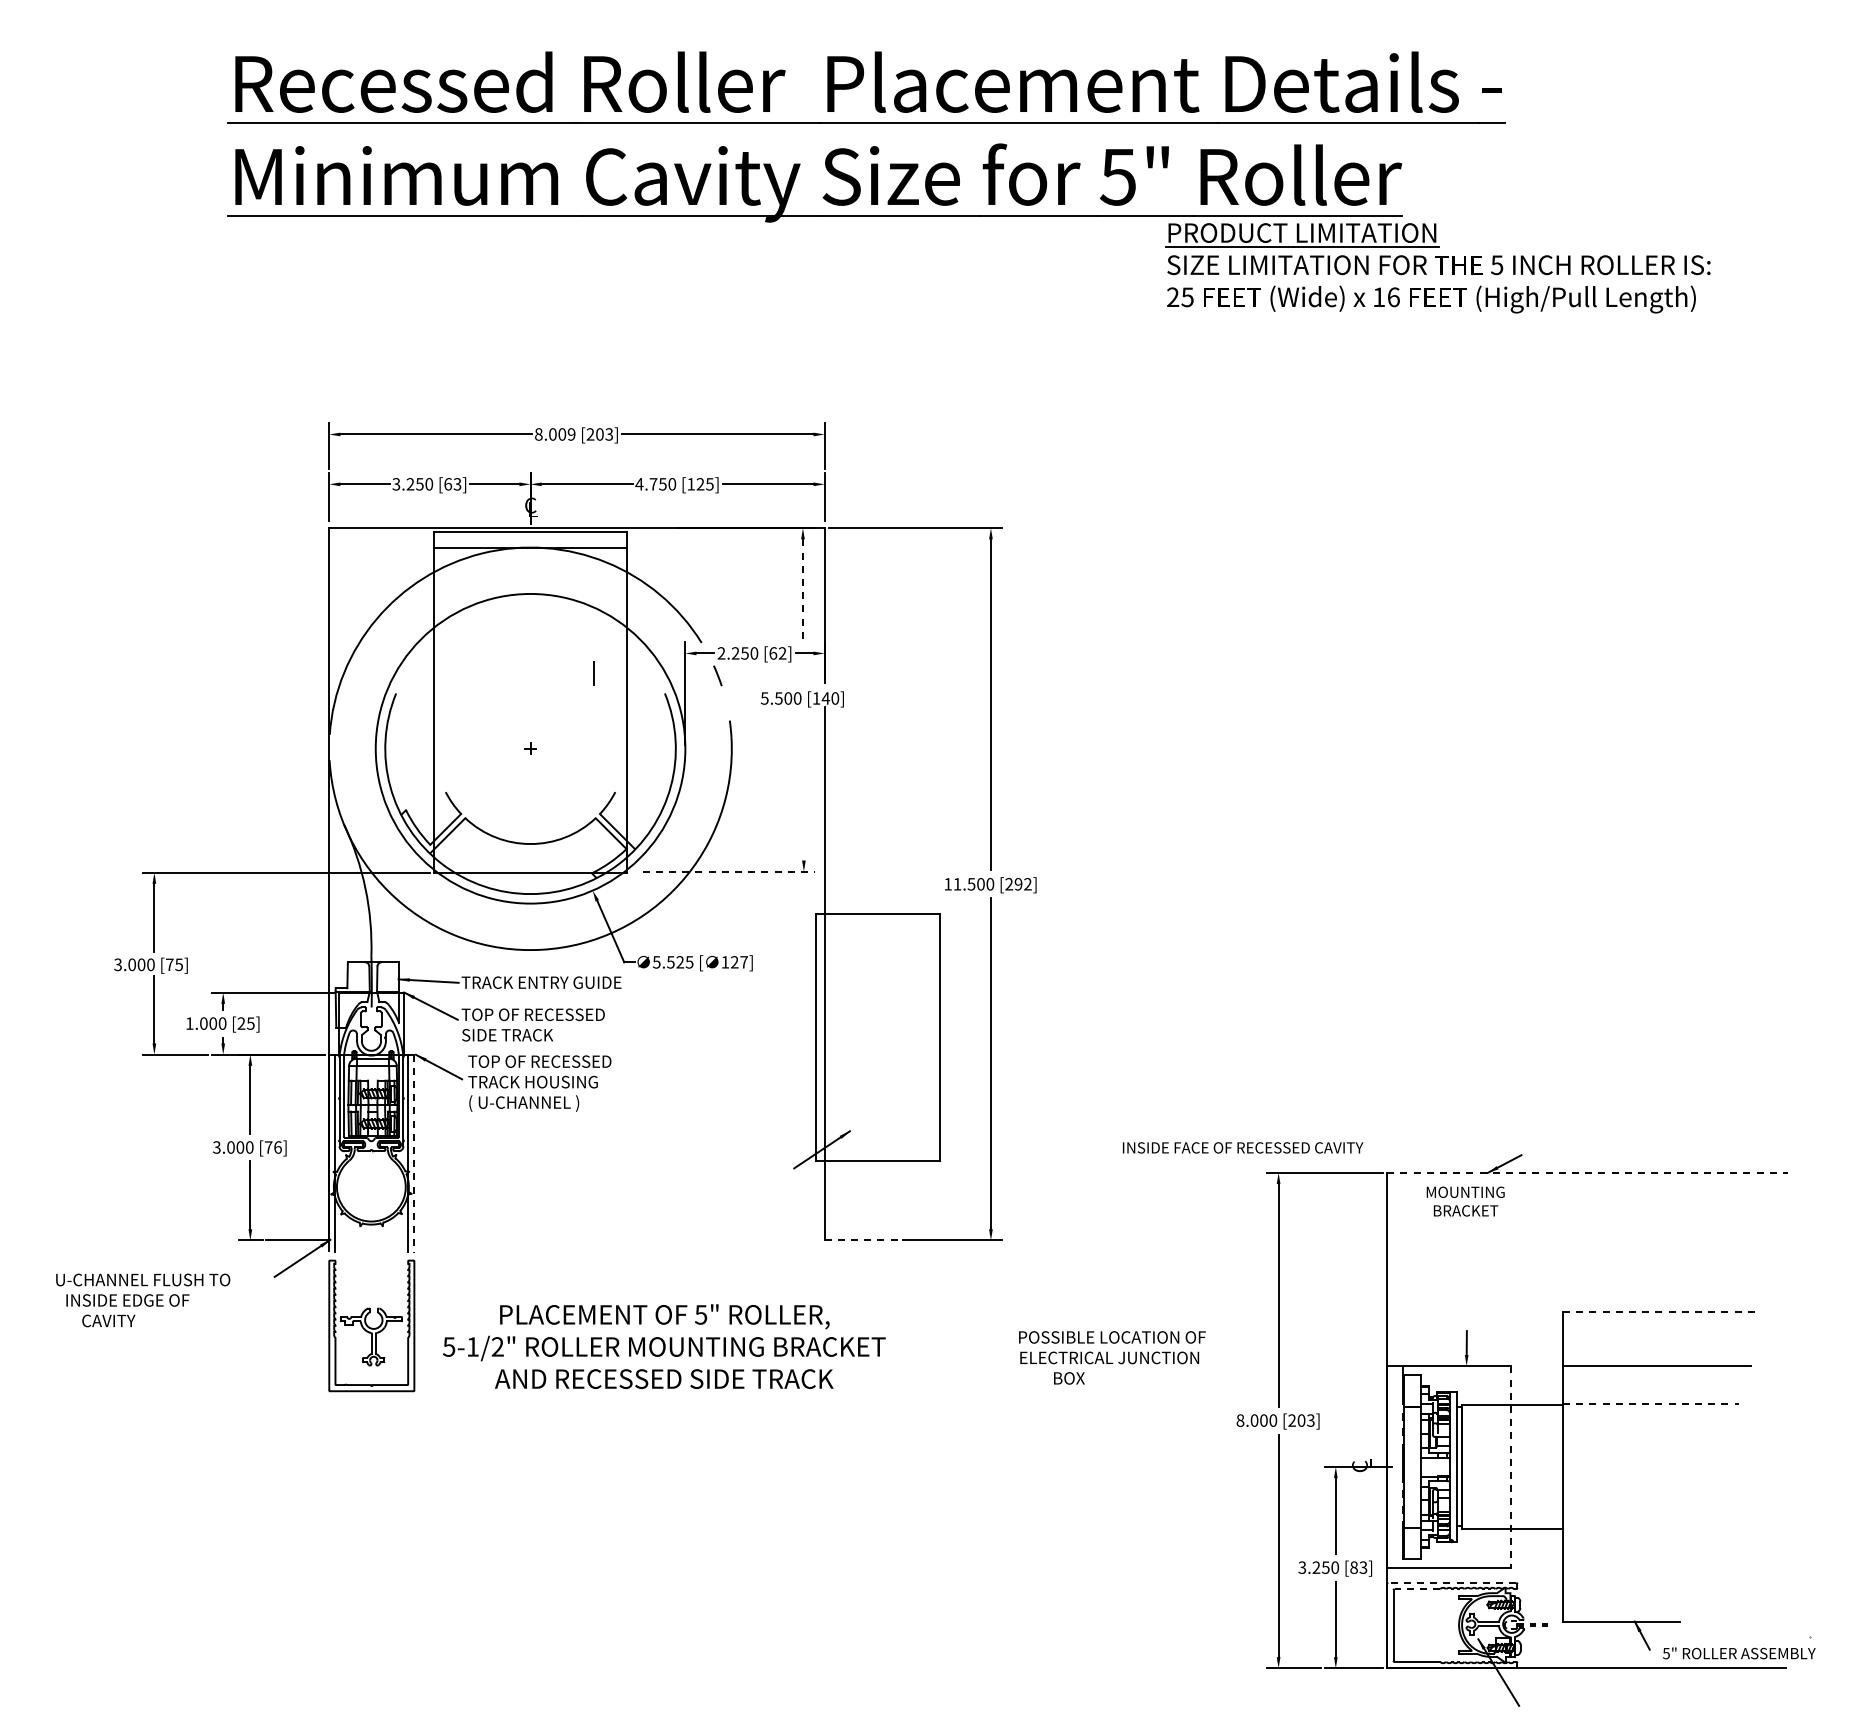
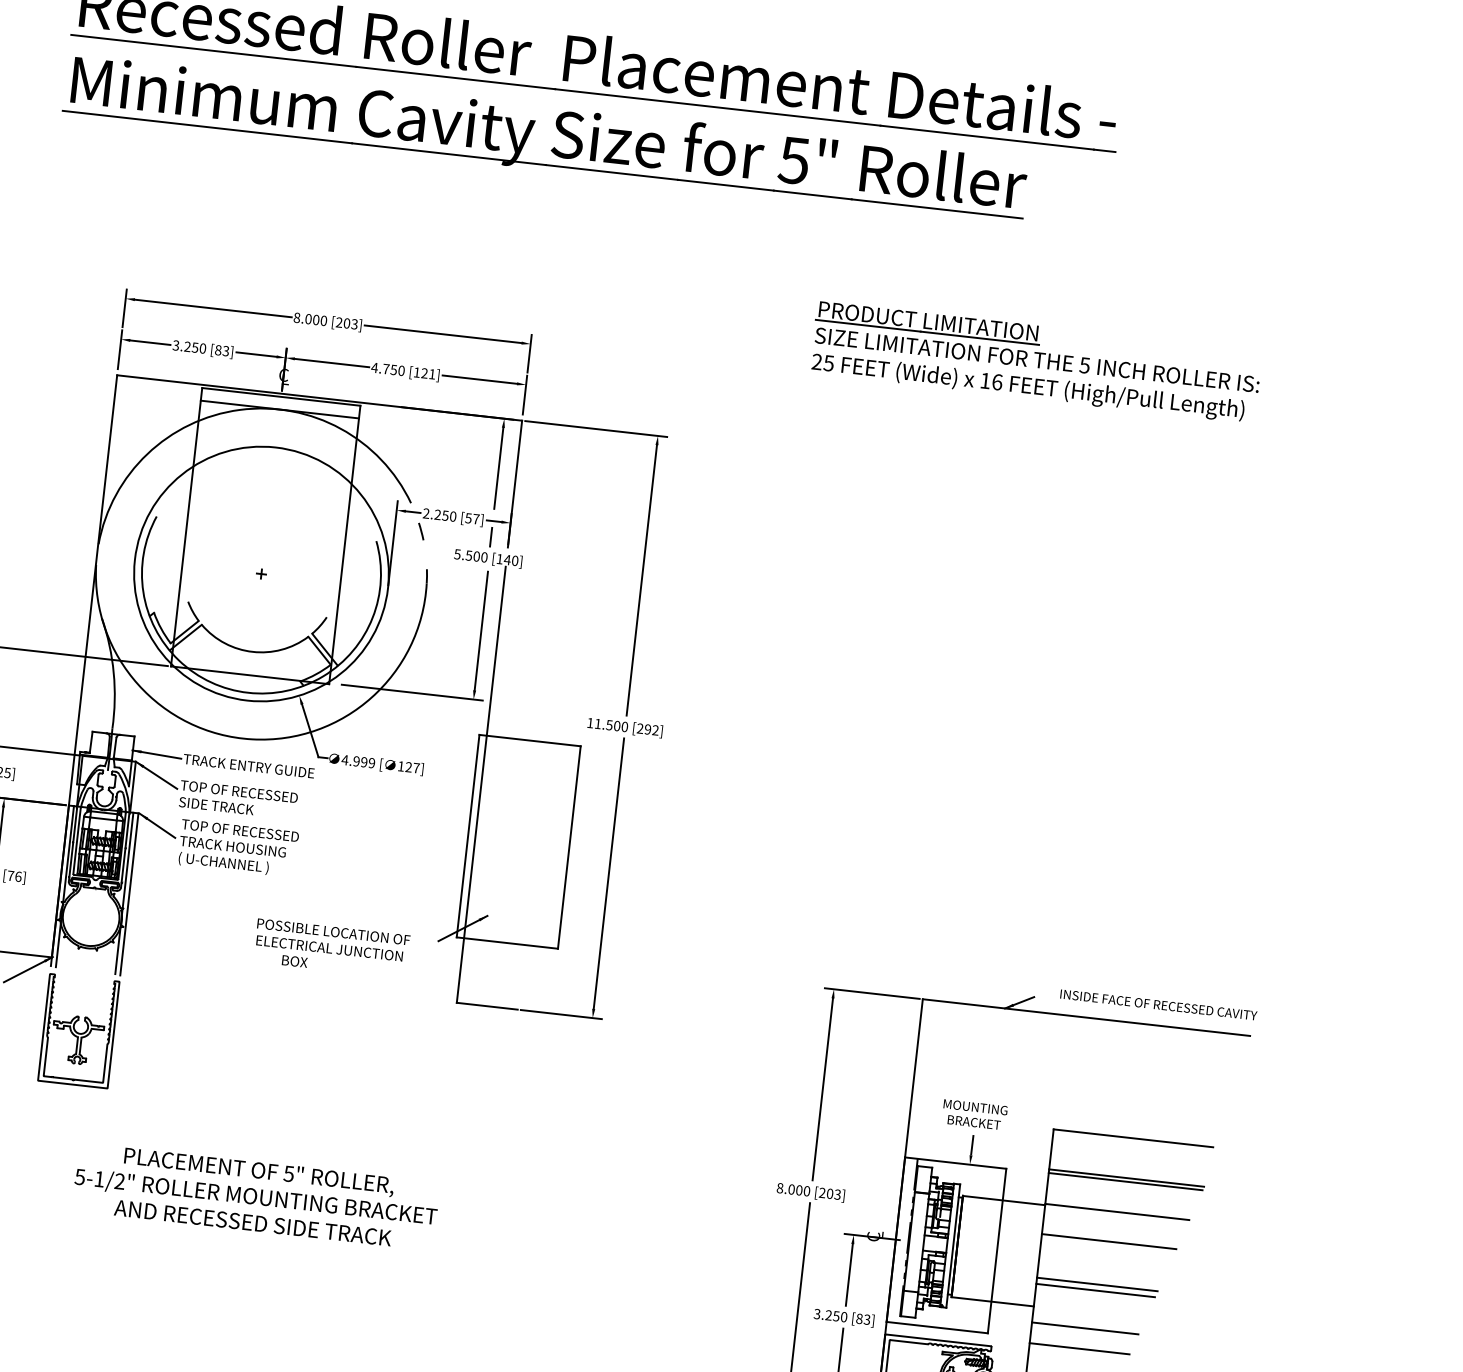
part: (1437, 268) -> (1035, 362), moved
text: (571, 434) -> (323, 320), 8.009 -> 8.000
text: (448, 484) -> (218, 350), [63] -> [83]
text: (709, 484) -> (431, 374), [125] -> [121]
line: (802, 588) -> (498, 467), dashed -> solid
text: (777, 653) -> (472, 518), [62] -> [57]
line: (593, 673) -> (490, 537), moved
line: (803, 787) -> (481, 630), added
line: (729, 871) -> (412, 692), dashed -> solid
text: (672, 962) -> (357, 761), 5.525 -> 4.999
text: (1243, 1147) -> (1159, 1004), moved
line: (414, 1154) -> (129, 895), dashed -> solid
line: (1587, 1172) -> (1086, 1017), dashed -> solid
text: (1465, 1201) -> (974, 1114), moved
line: (862, 1240) -> (487, 1006), dashed -> solid
line: (1660, 1312) -> (1133, 1138), dashed -> solid
text: (664, 1346) -> (256, 1196), moved
text: (1112, 1357) -> (332, 948), moved
line: (1657, 1361) -> (1126, 1178), added
line: (1651, 1403) -> (1117, 1211), dashed -> solid
line: (1644, 1440) -> (1108, 1241), added
line: (1511, 1467) -> (997, 1251), dashed -> solid
line: (1636, 1493) -> (1097, 1284), added
line: (1635, 1501) -> (1095, 1290), added
line: (1627, 1548) -> (1084, 1328), added
line: (1623, 1573) -> (1079, 1348), added
line: (1451, 1582) -> (937, 1339), dashed -> solid
line: (1417, 1589) -> (909, 1342), dashed -> solid

